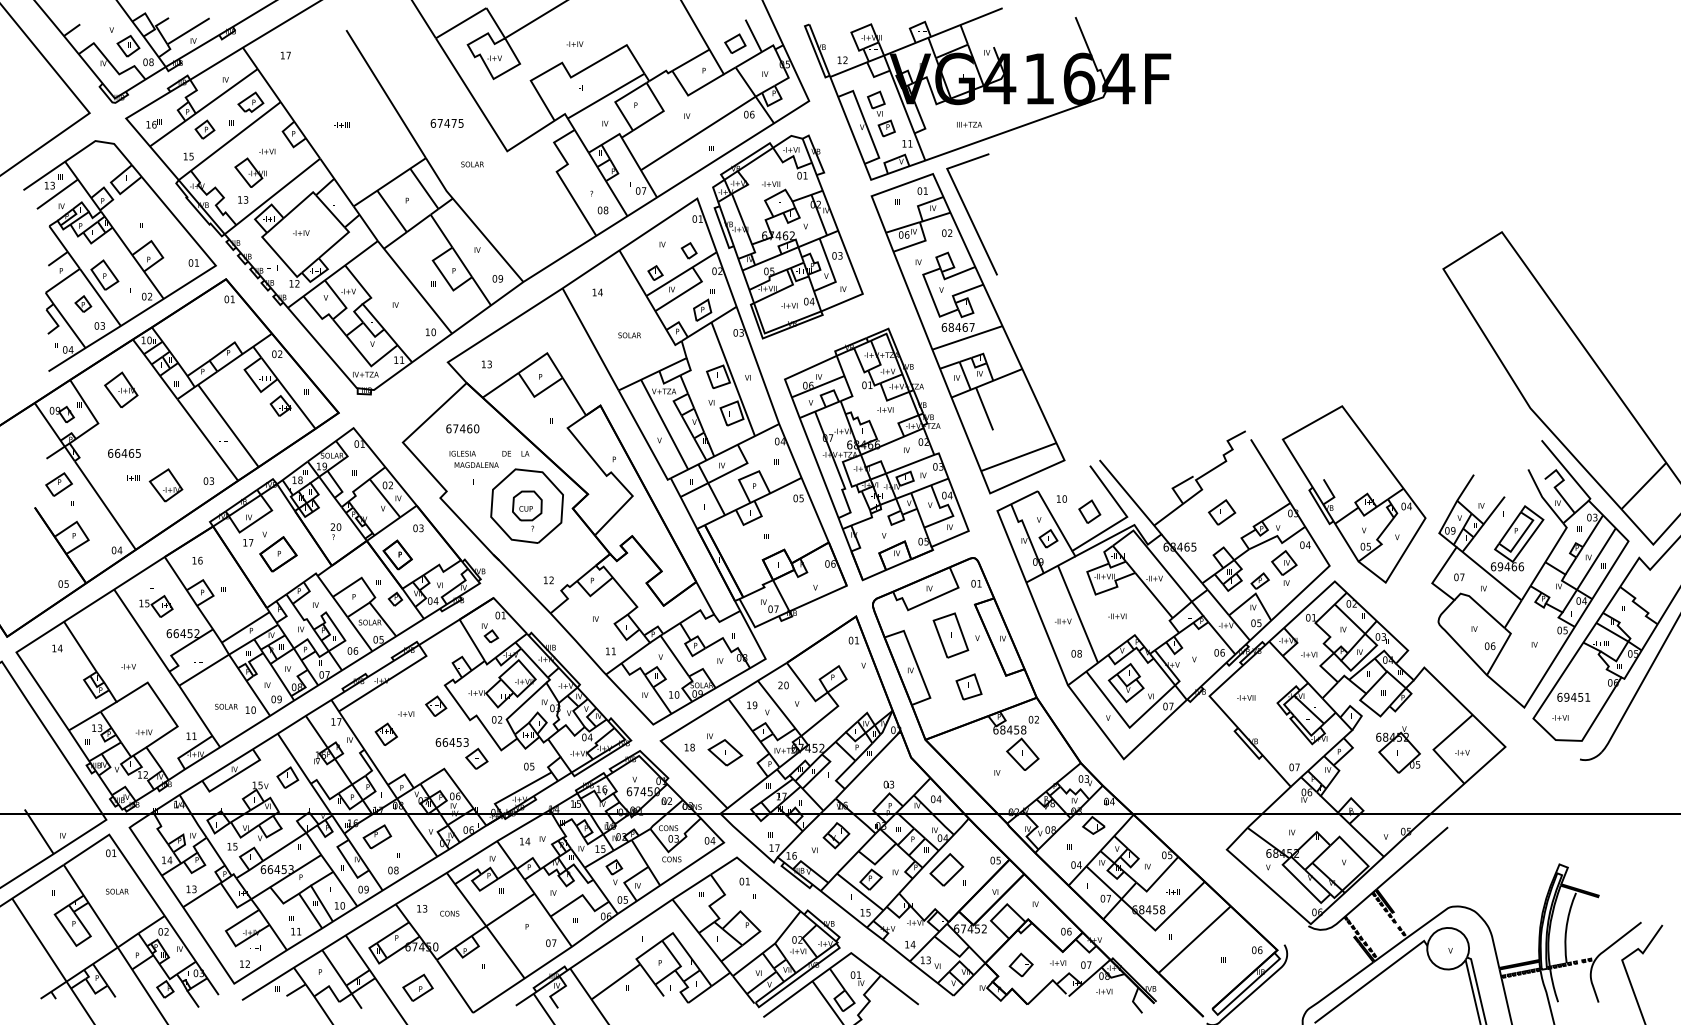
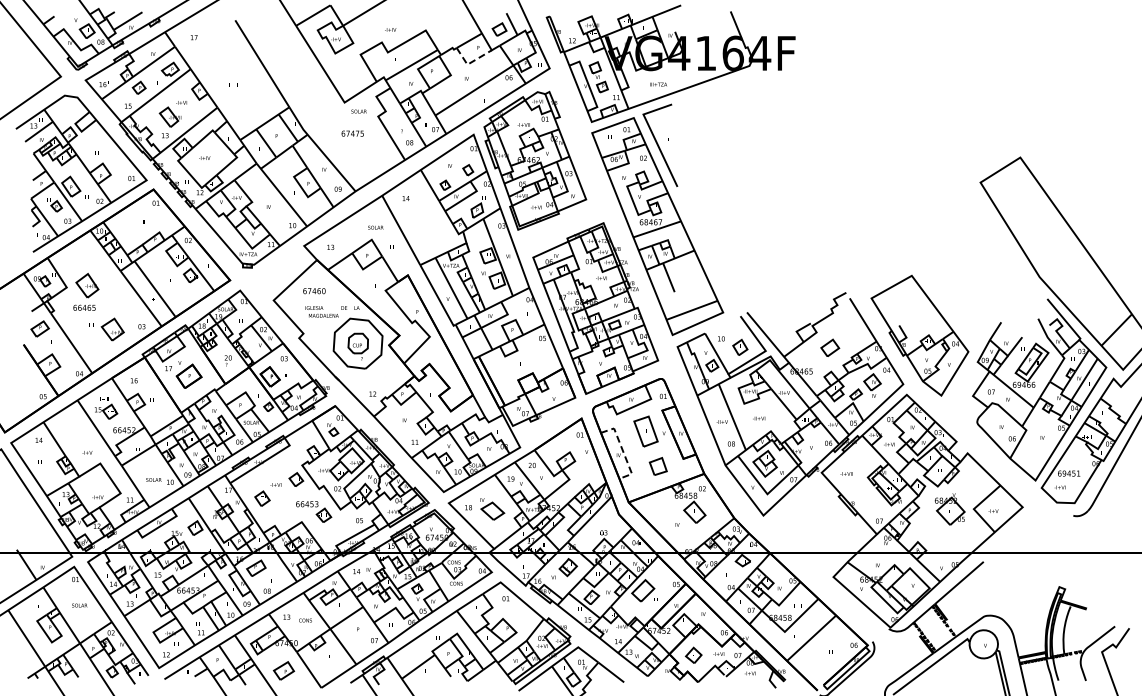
line: (692, 92) -> (470, 62), solid -> dashed
text: (446, 123) -> (352, 133), moved
text: (471, 164) -> (358, 111), moved
text: (629, 335) -> (375, 227), moved
part: (121, 389) -> (87, 285), moved
line: (917, 664) -> (623, 451), solid -> dashed

